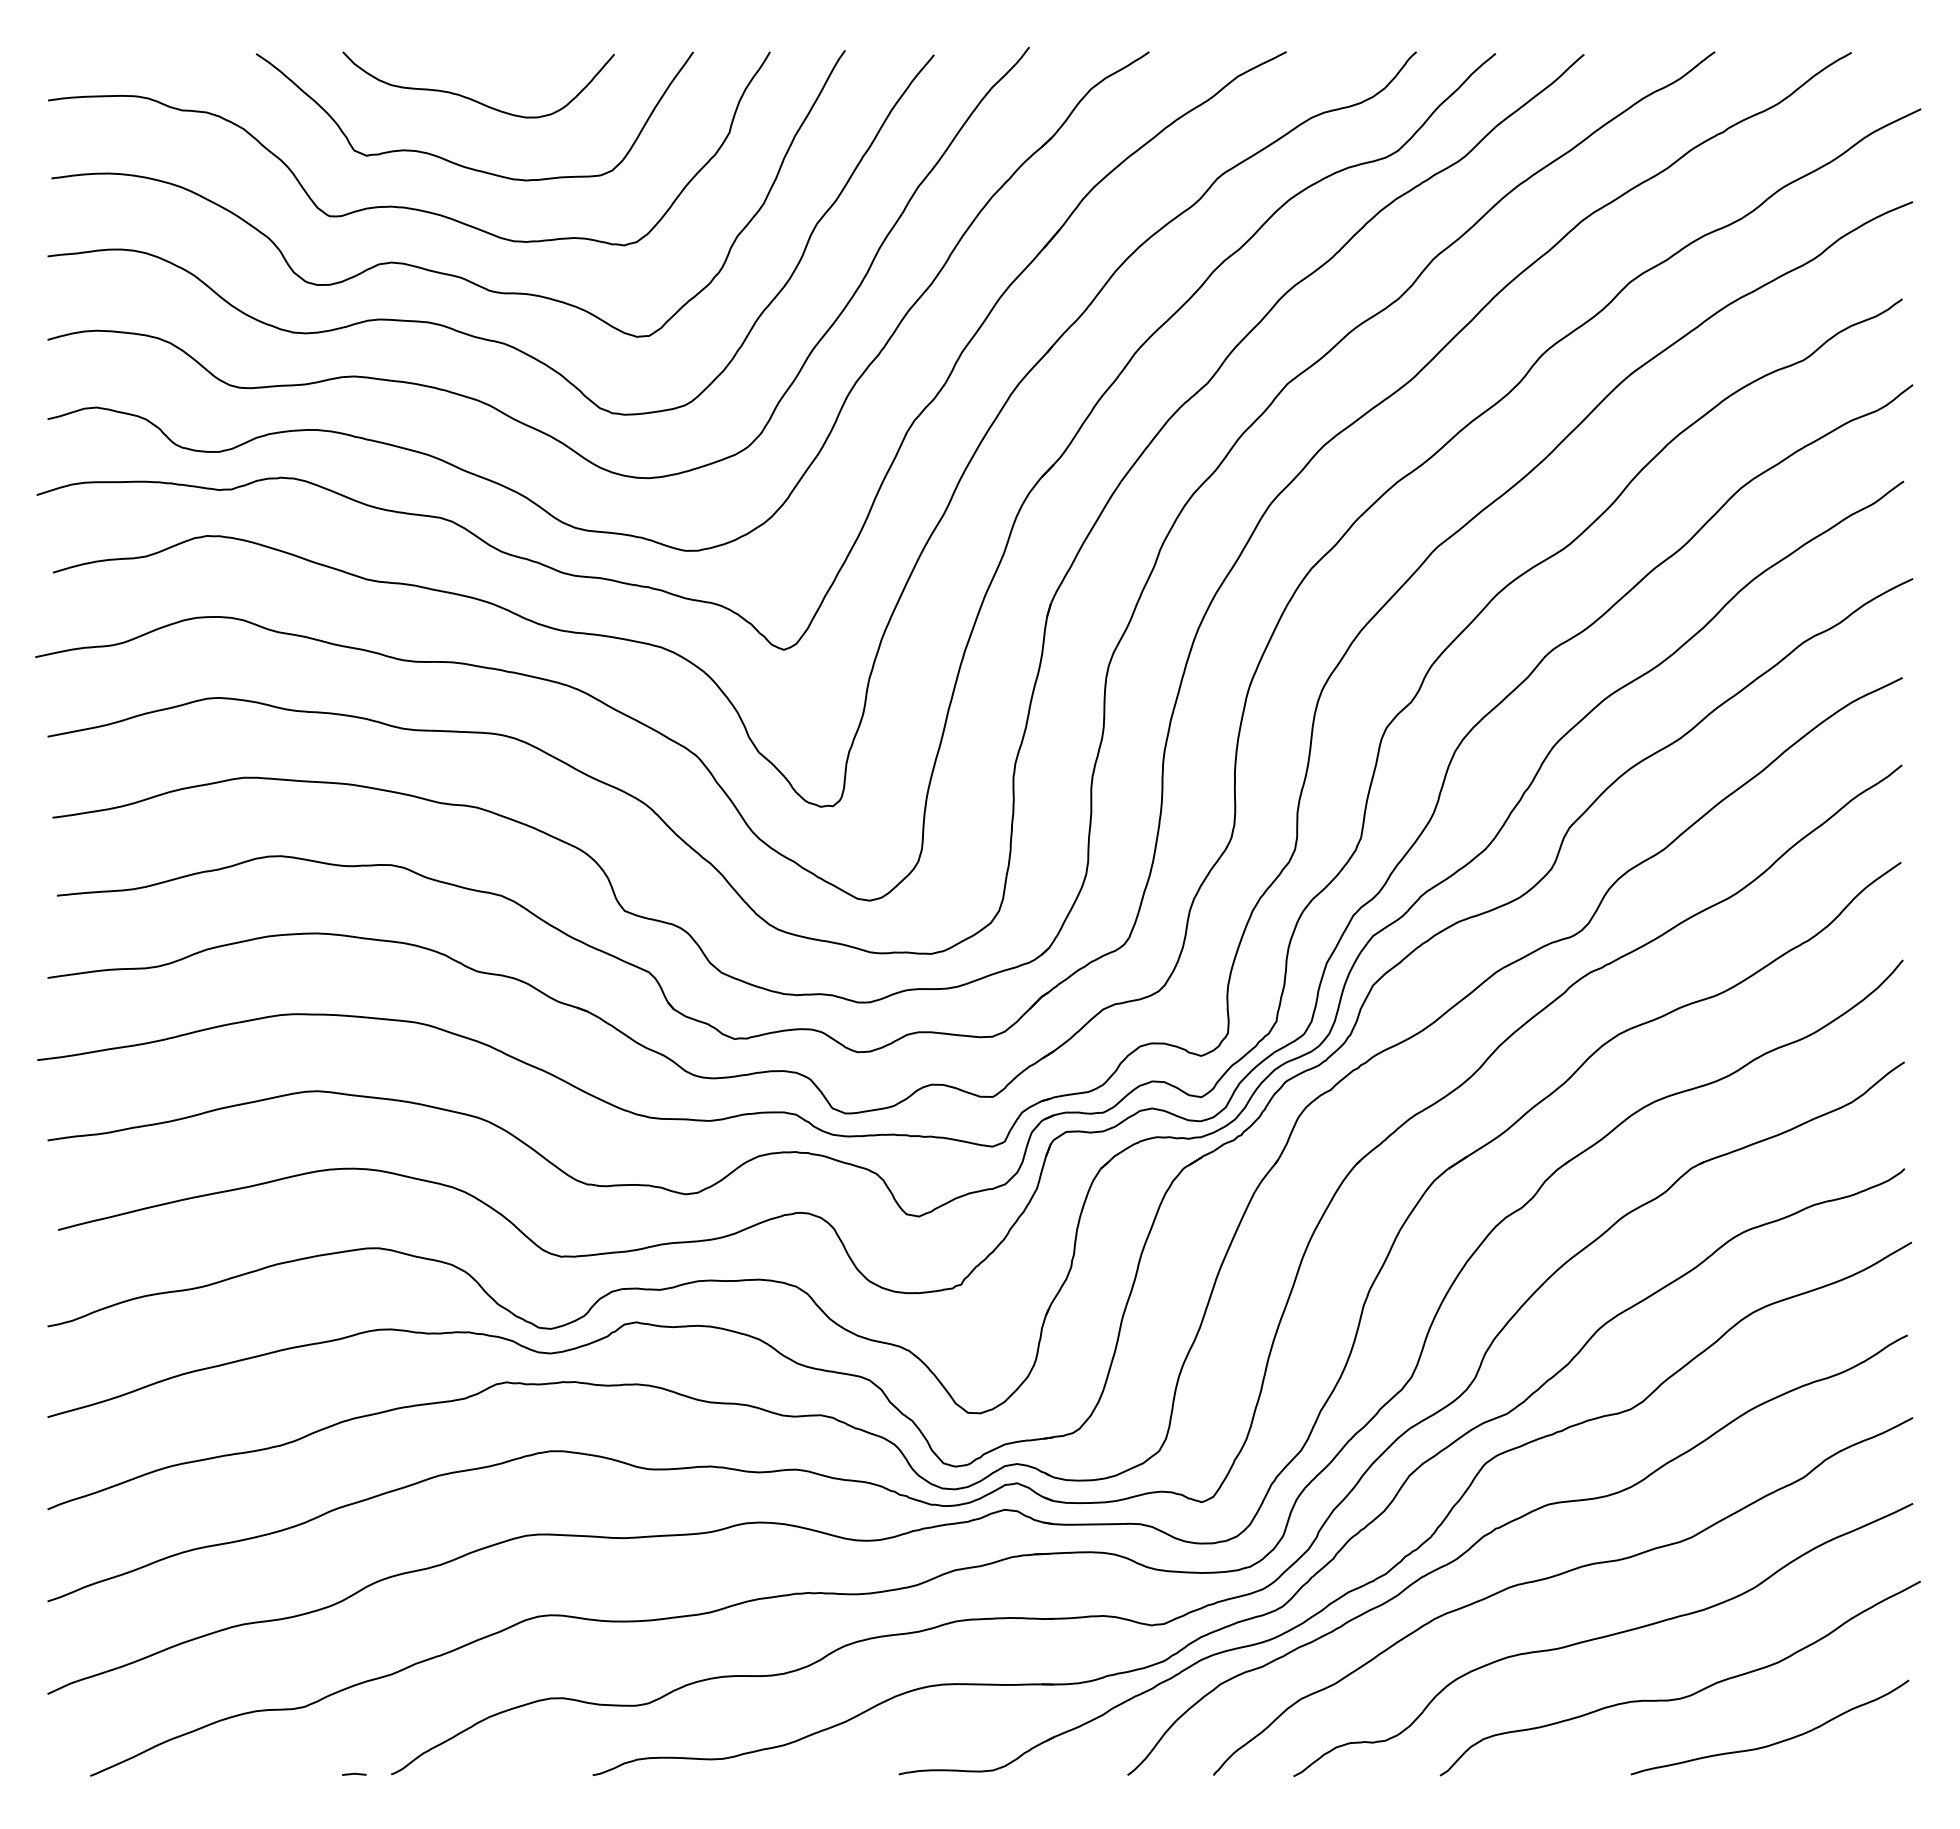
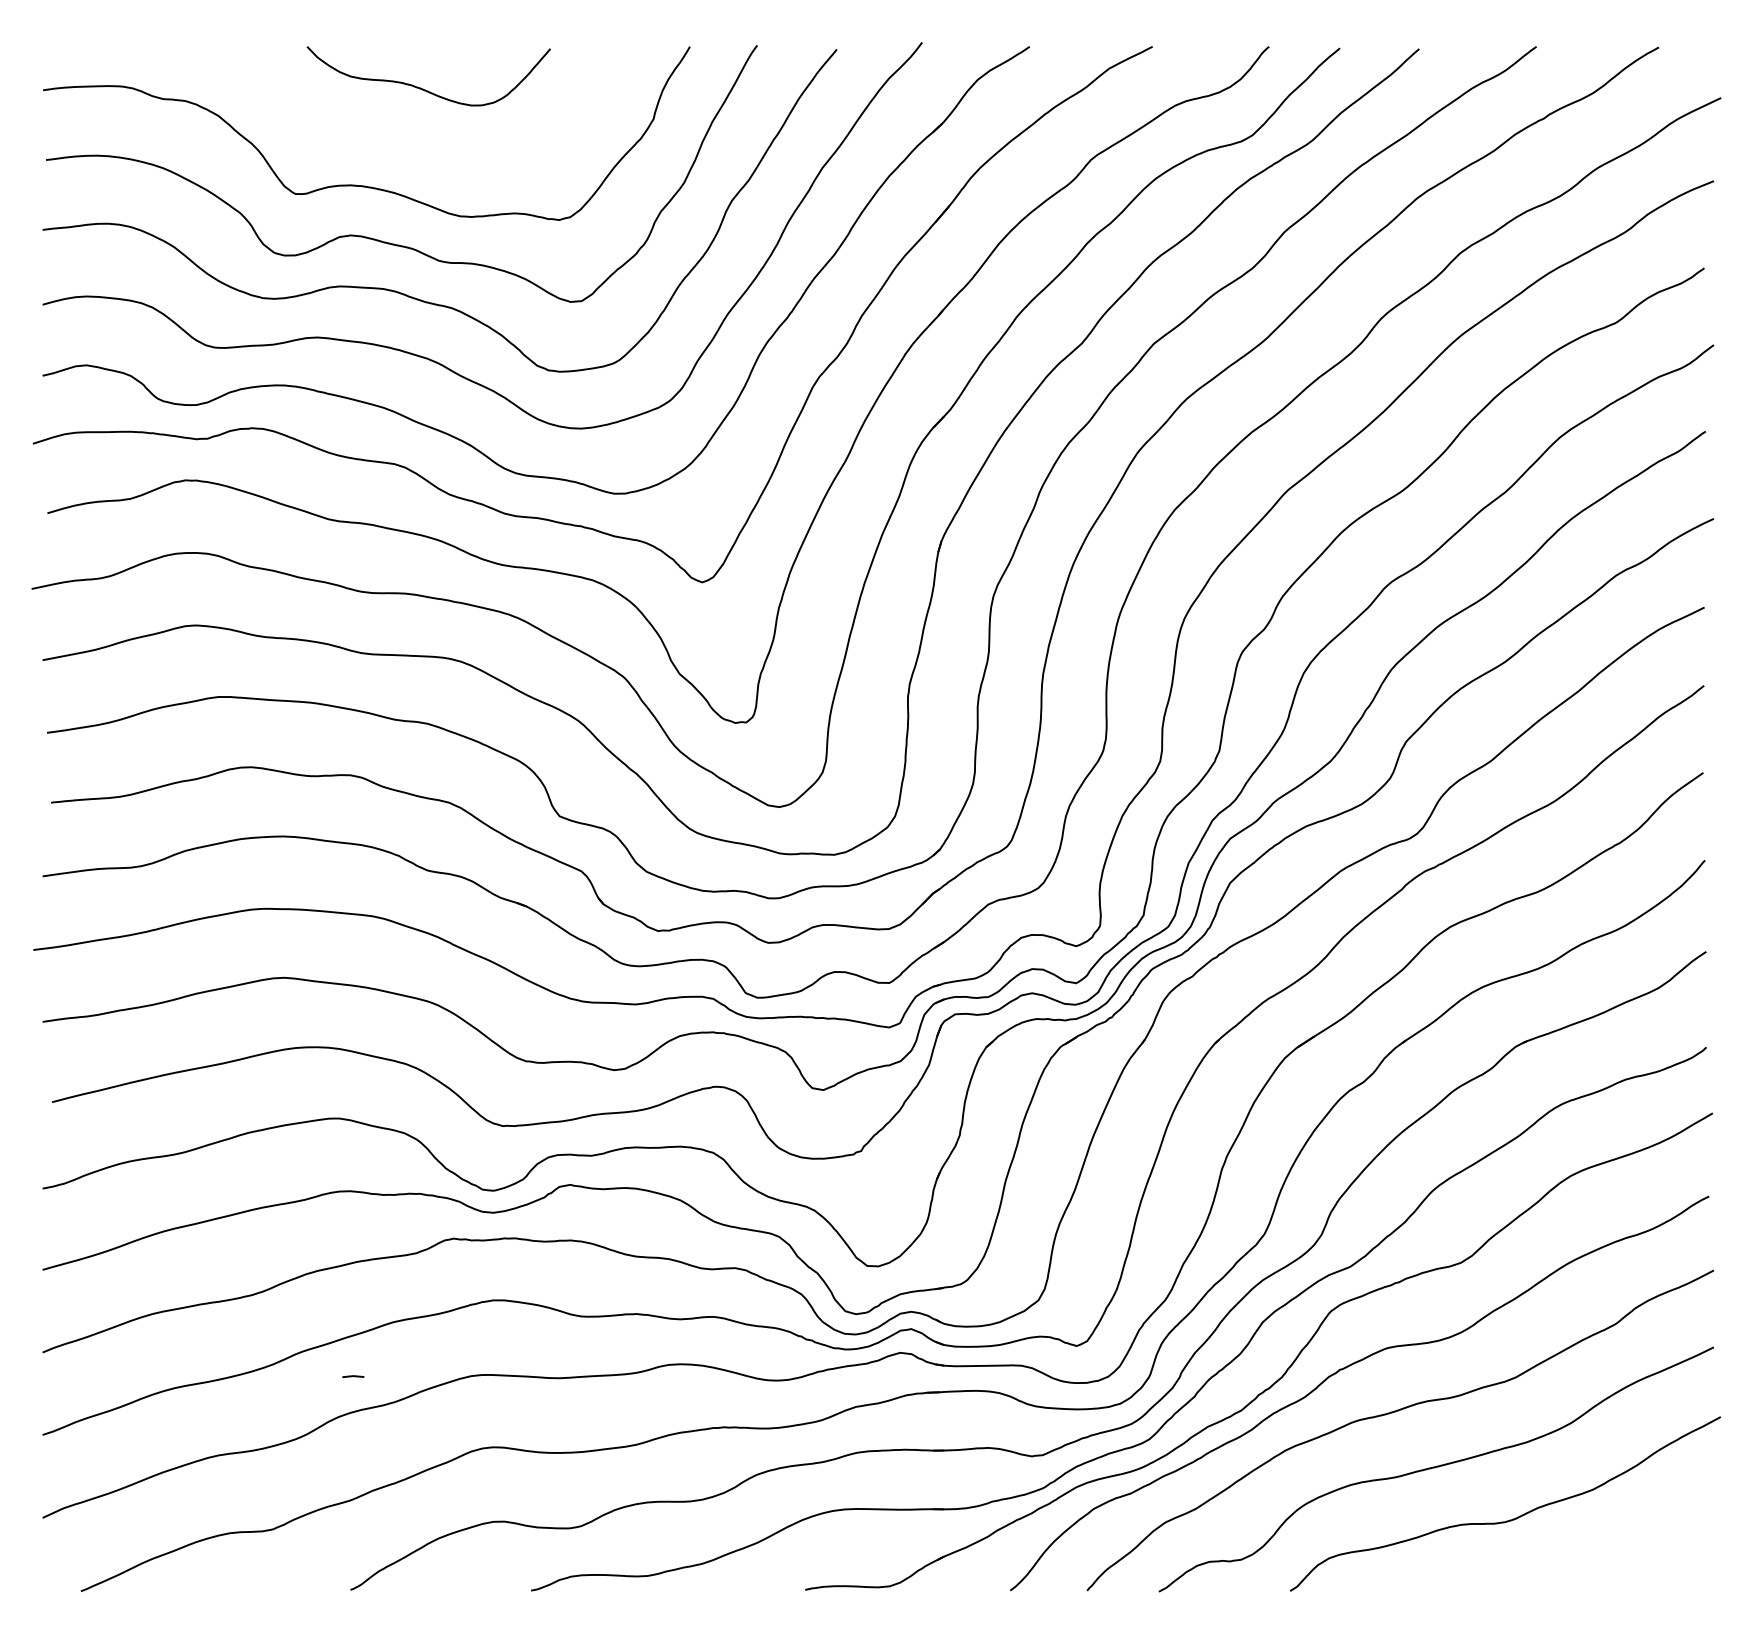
curve: (458, 163) -> (410, 146), removed
curve: (1775, 1742) -> (1590, 1561), removed
line: (354, 1773) -> (353, 1375), moved

